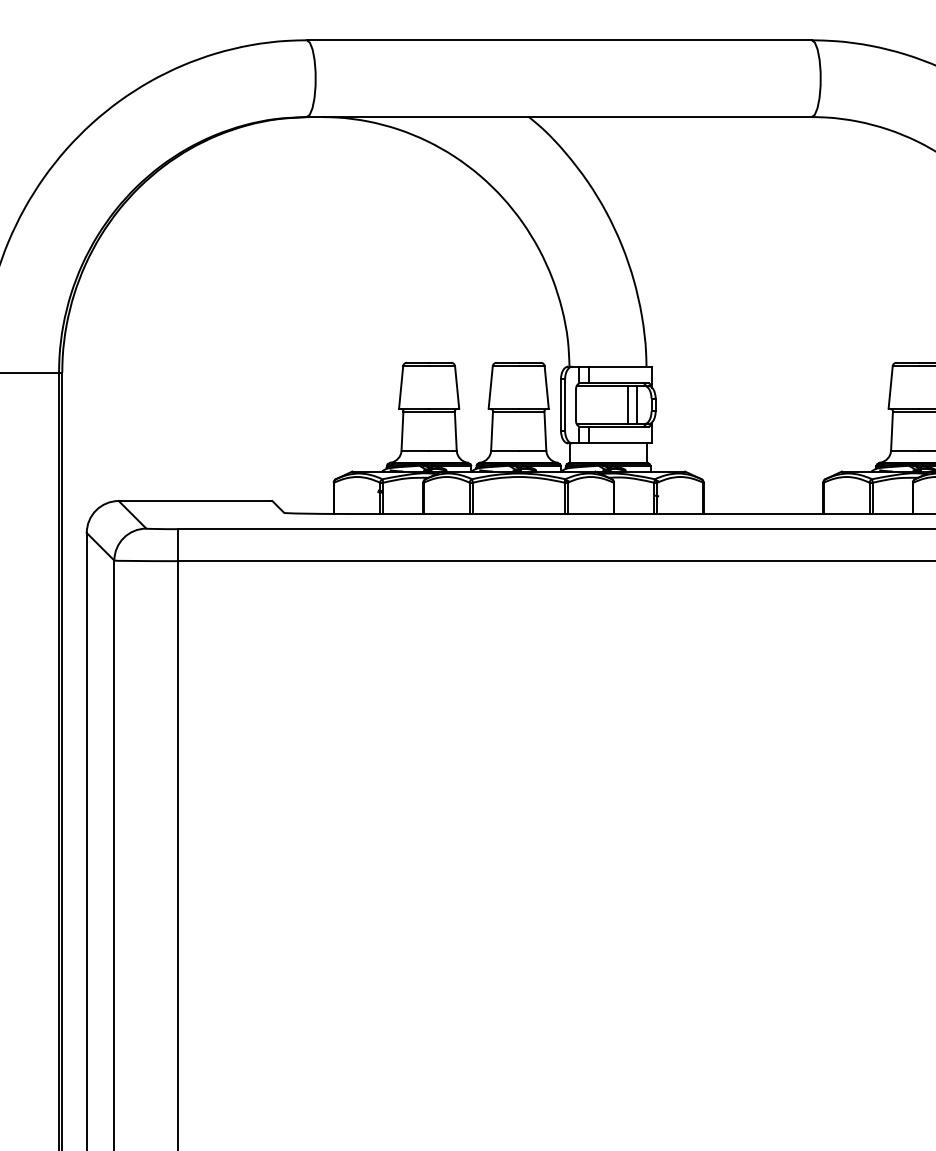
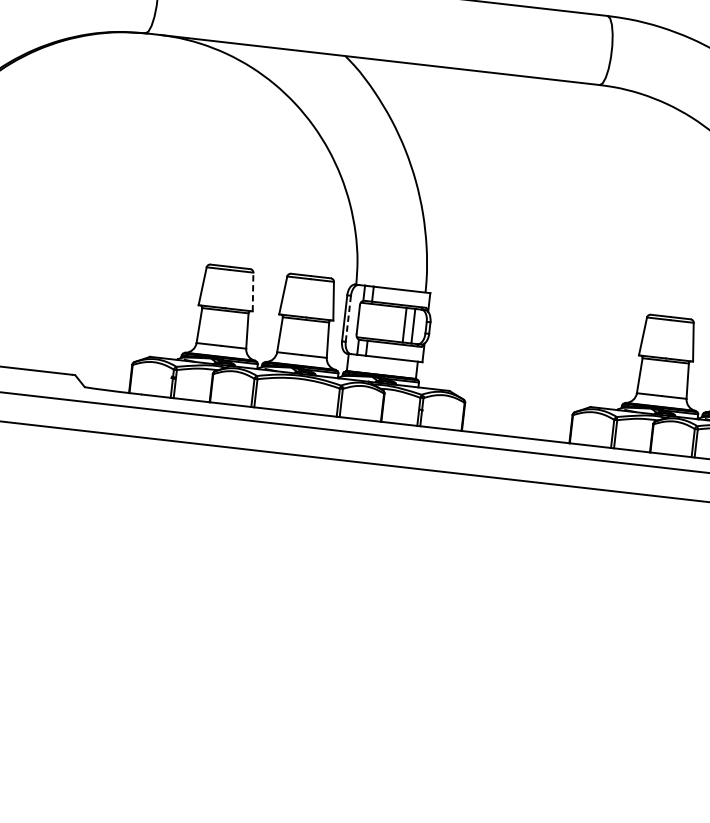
line: (457, 387) -> (253, 292), solid -> dashed
line: (565, 405) -> (348, 319), solid -> dashed

